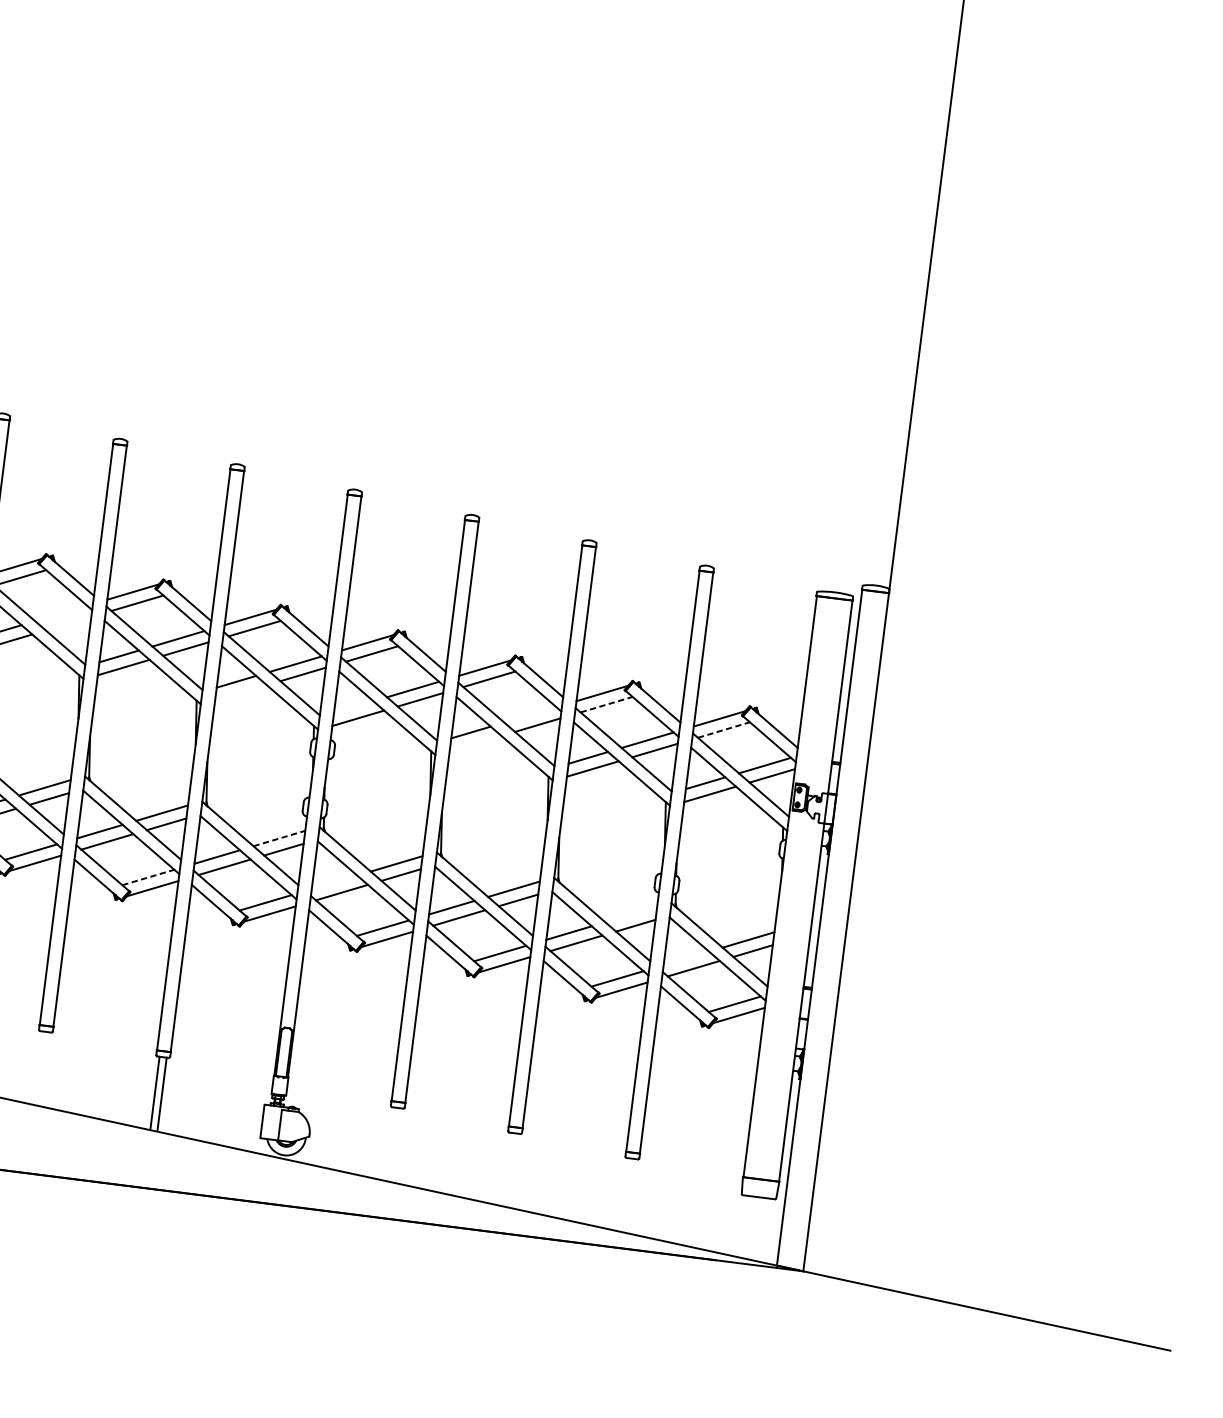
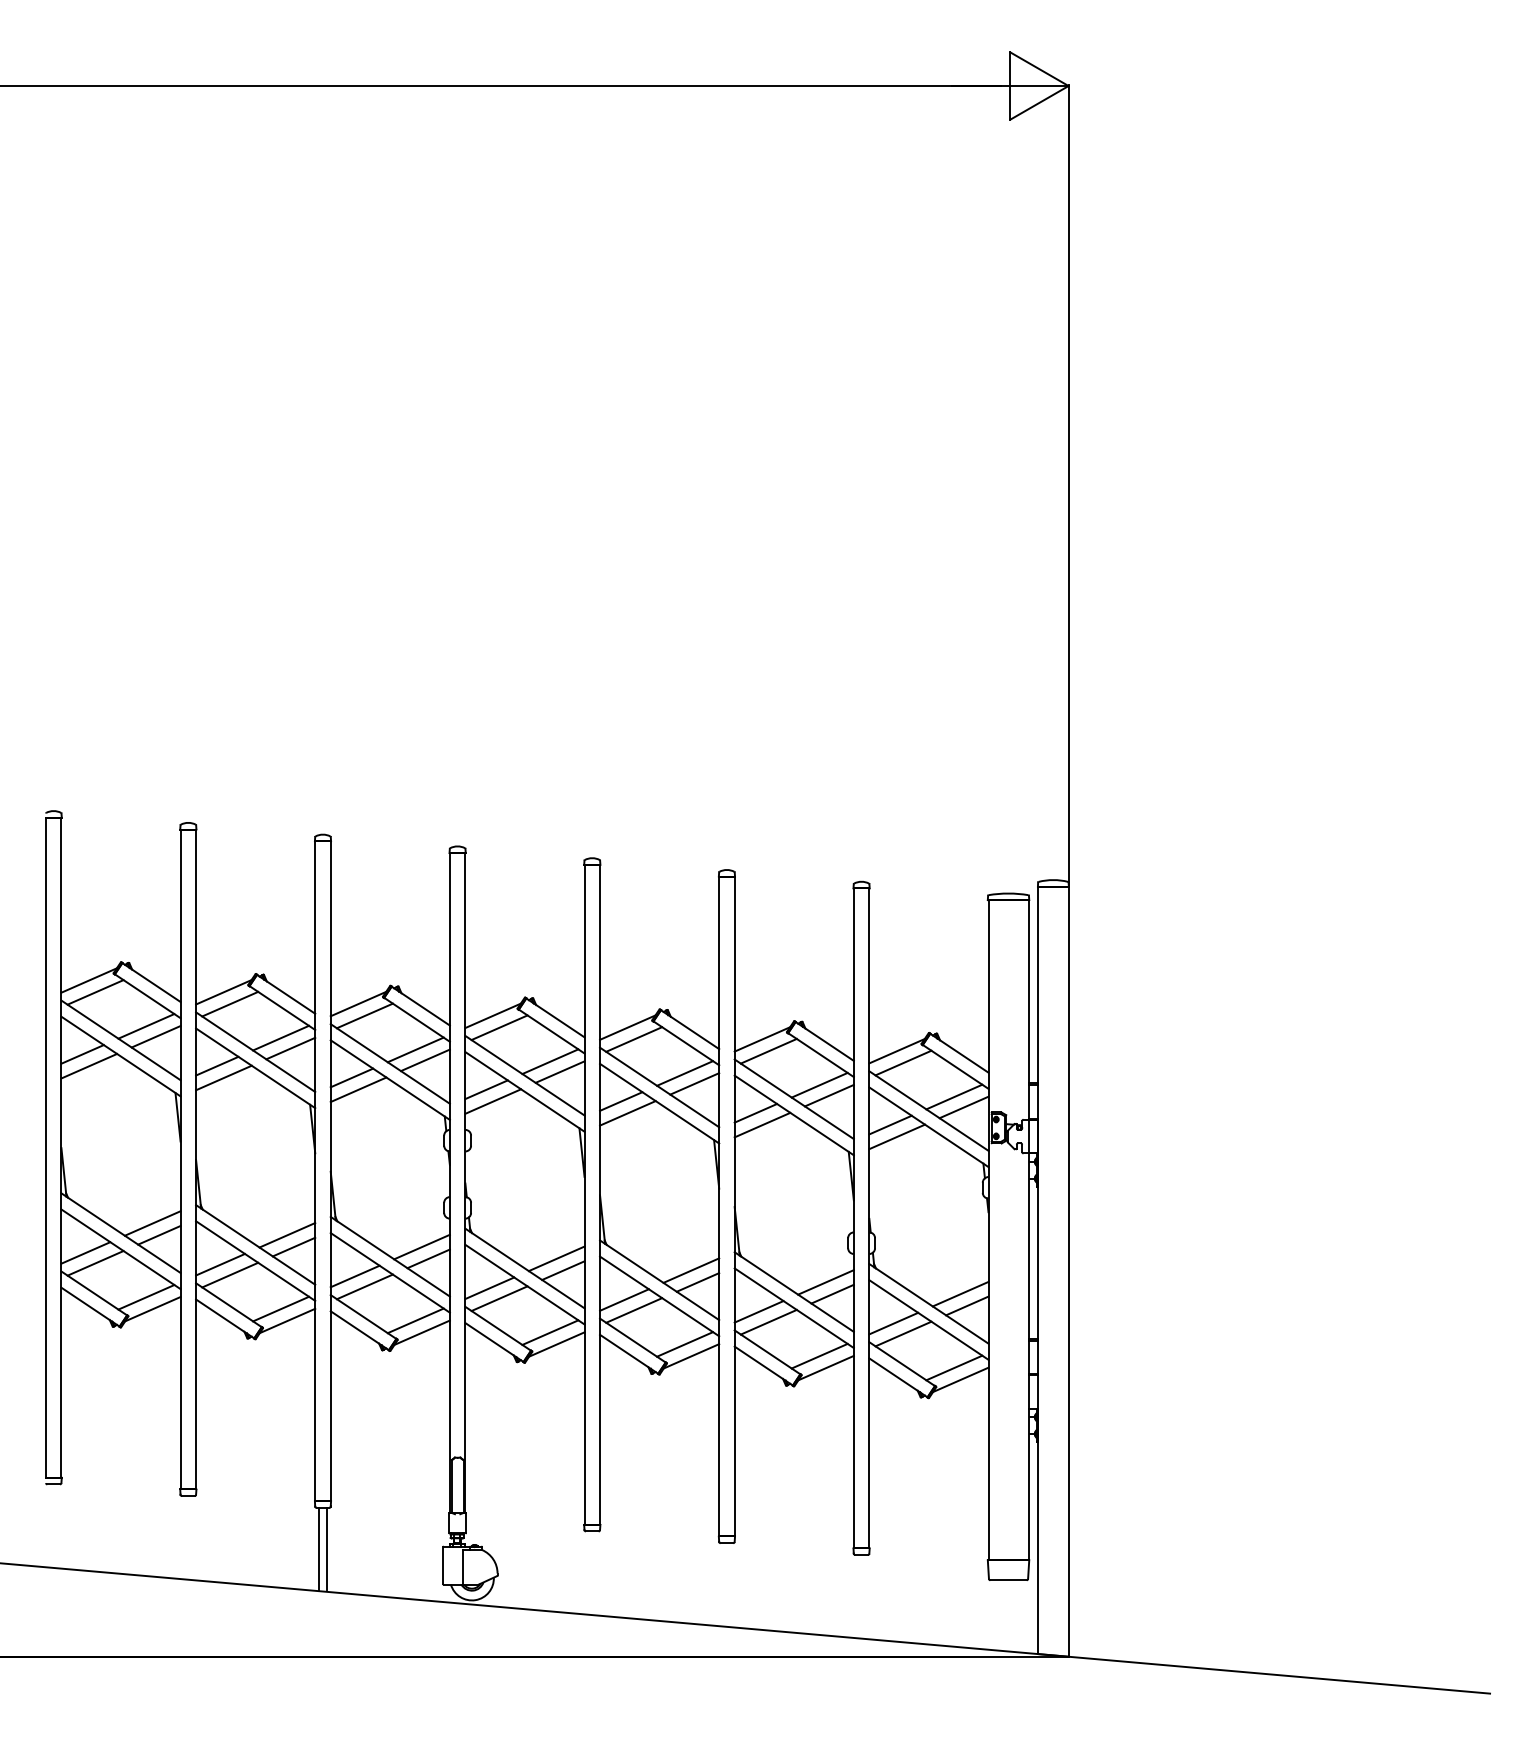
line: (61, 613) -> (146, 1026), added
line: (68, 623) -> (155, 1036), added
line: (240, 692) -> (358, 1089), added
line: (606, 704) -> (768, 1051), dashed -> solid
line: (353, 706) -> (486, 1089), added
line: (530, 714) -> (685, 1073), added
line: (723, 730) -> (903, 1063), dashed -> solid
line: (475, 743) -> (627, 1113), added
line: (279, 838) -> (422, 1246), dashed -> solid
line: (148, 877) -> (281, 1309), dashed -> solid
line: (334, 882) -> (489, 1288), added
line: (630, 914) -> (825, 1282), added
line: (686, 958) -> (893, 1323), added

